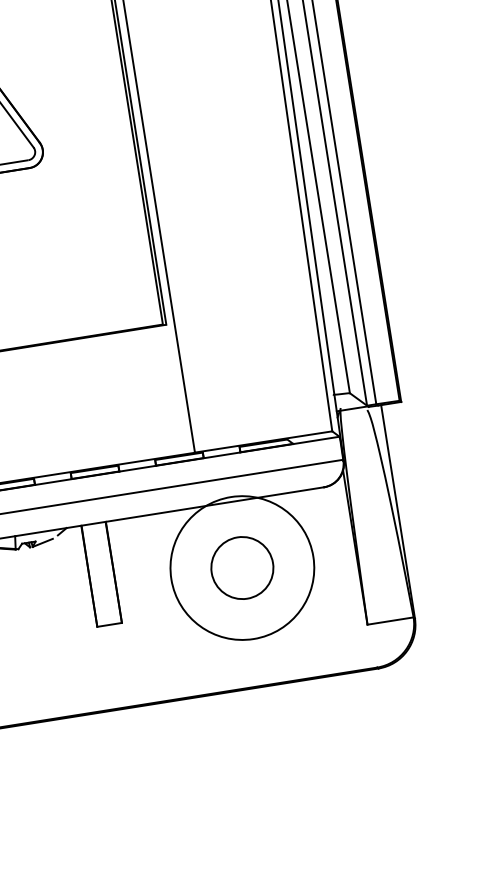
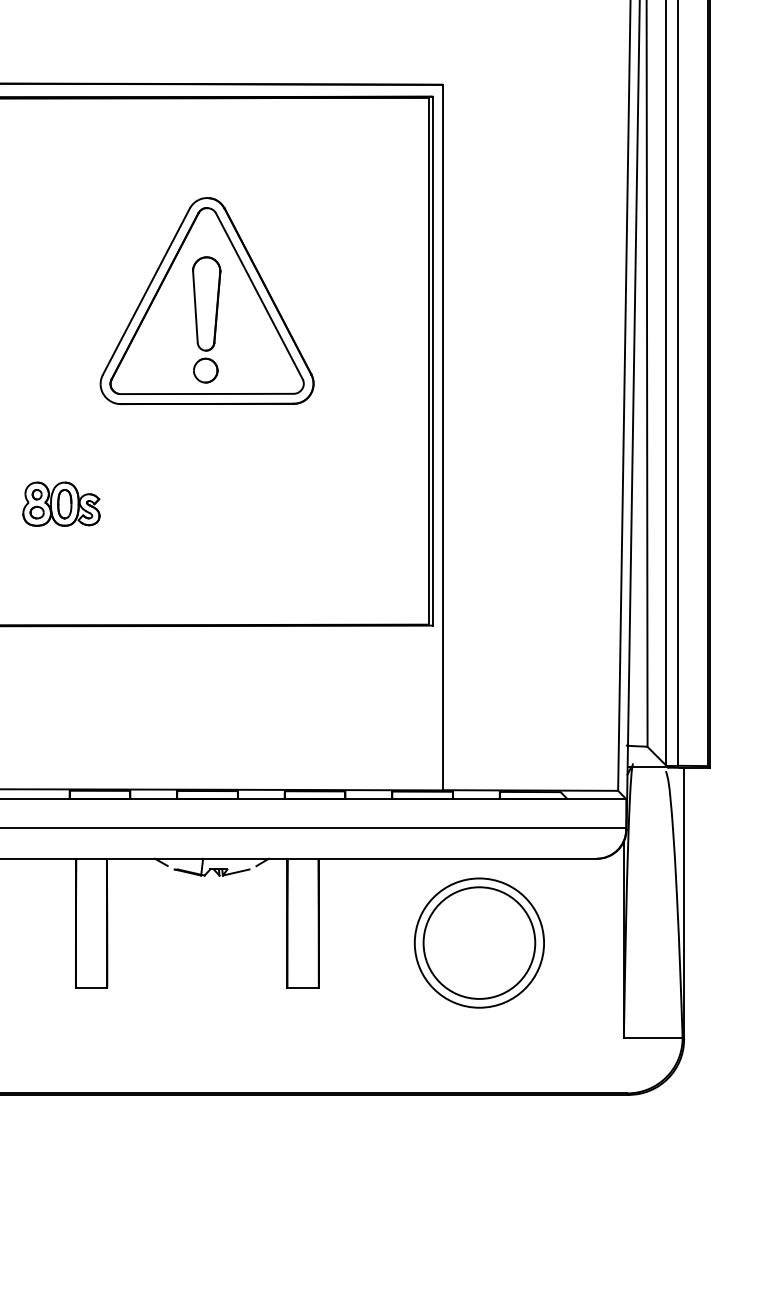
circle: (242, 567) -> (479, 942), size x0.71
circle: (242, 567) -> (479, 942), size x1.43

